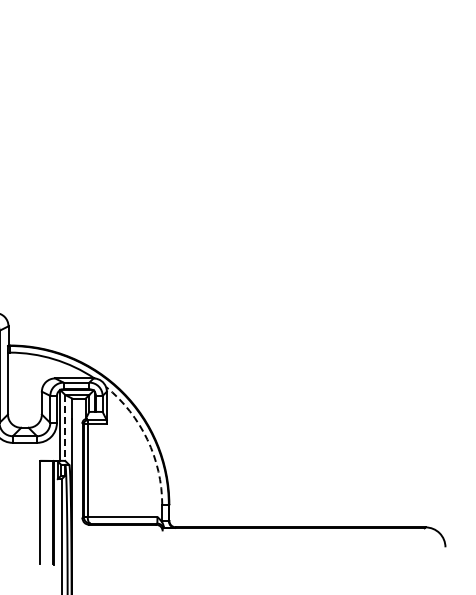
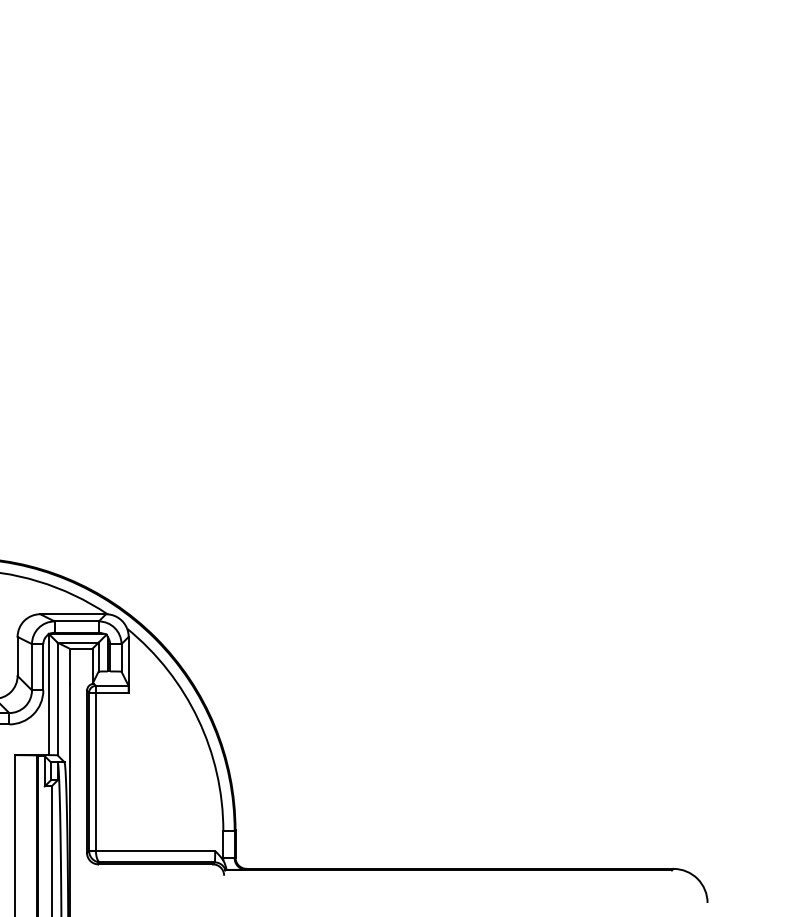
line: (65, 427) -> (57, 698), dashed -> solid
arc: (147, 439) -> (198, 718), dashed -> solid

